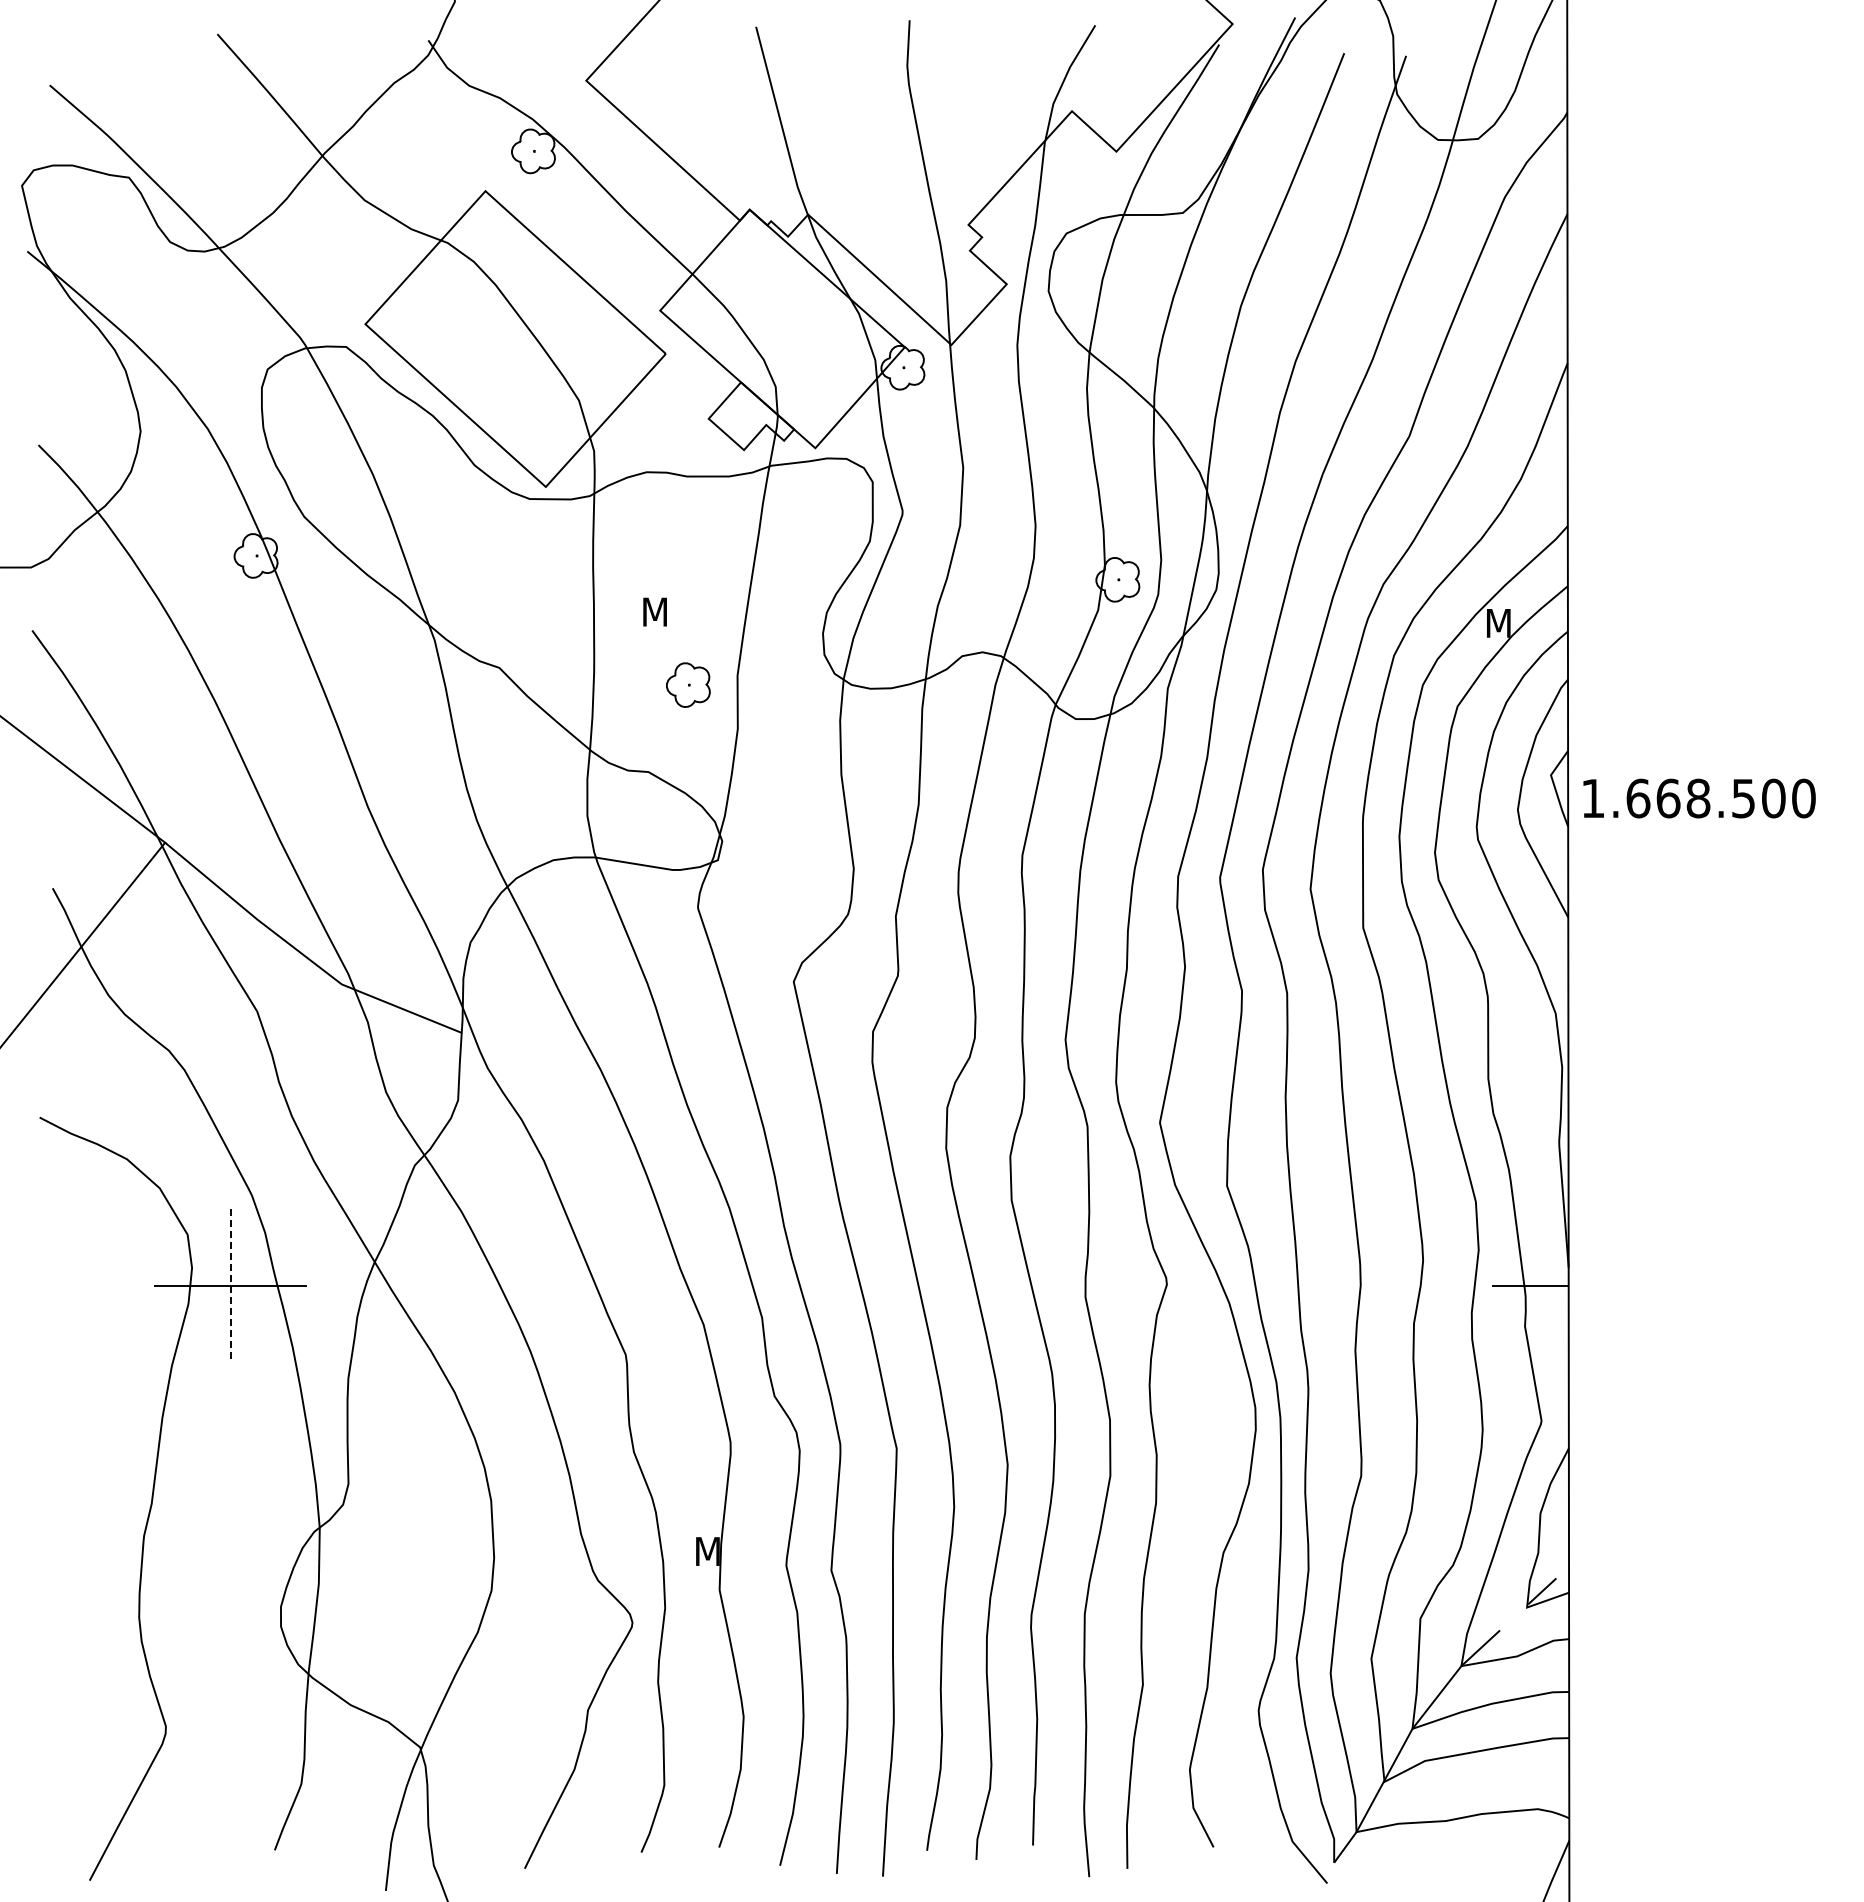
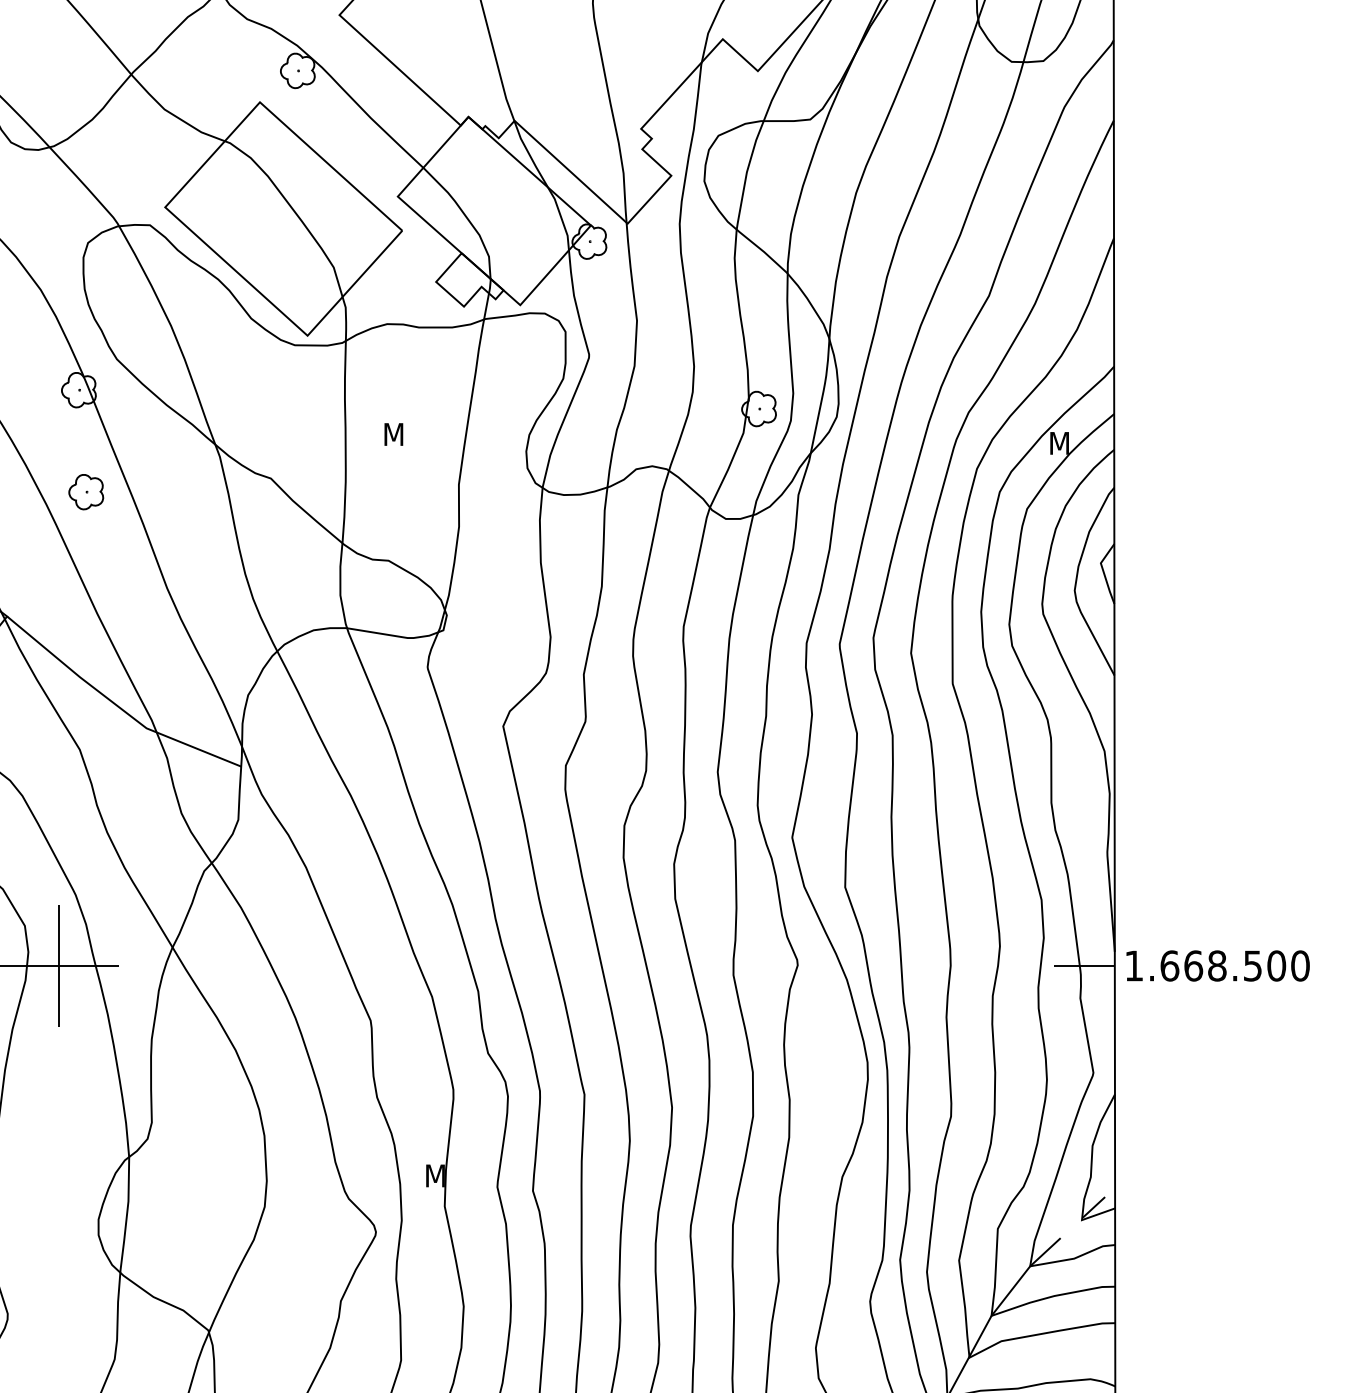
part: (688, 684) -> (86, 491), moved
text: (1699, 798) -> (1218, 965), moved
line: (230, 1285) -> (58, 965), dashed -> solid

